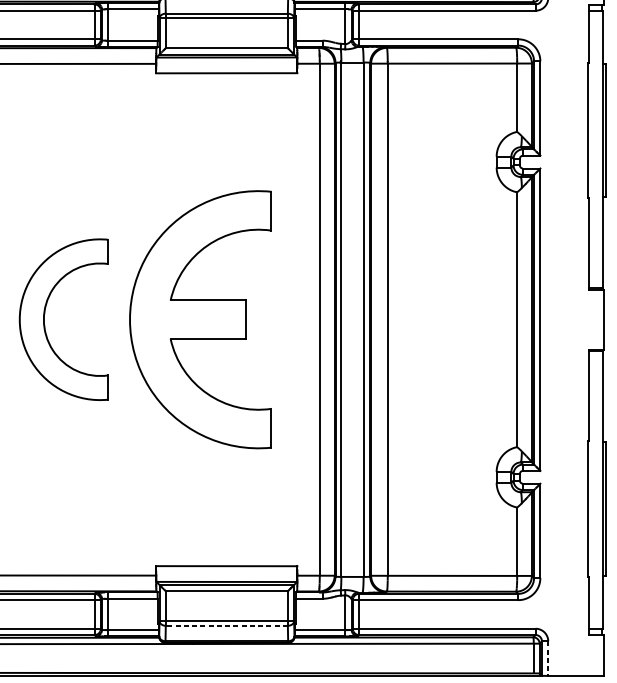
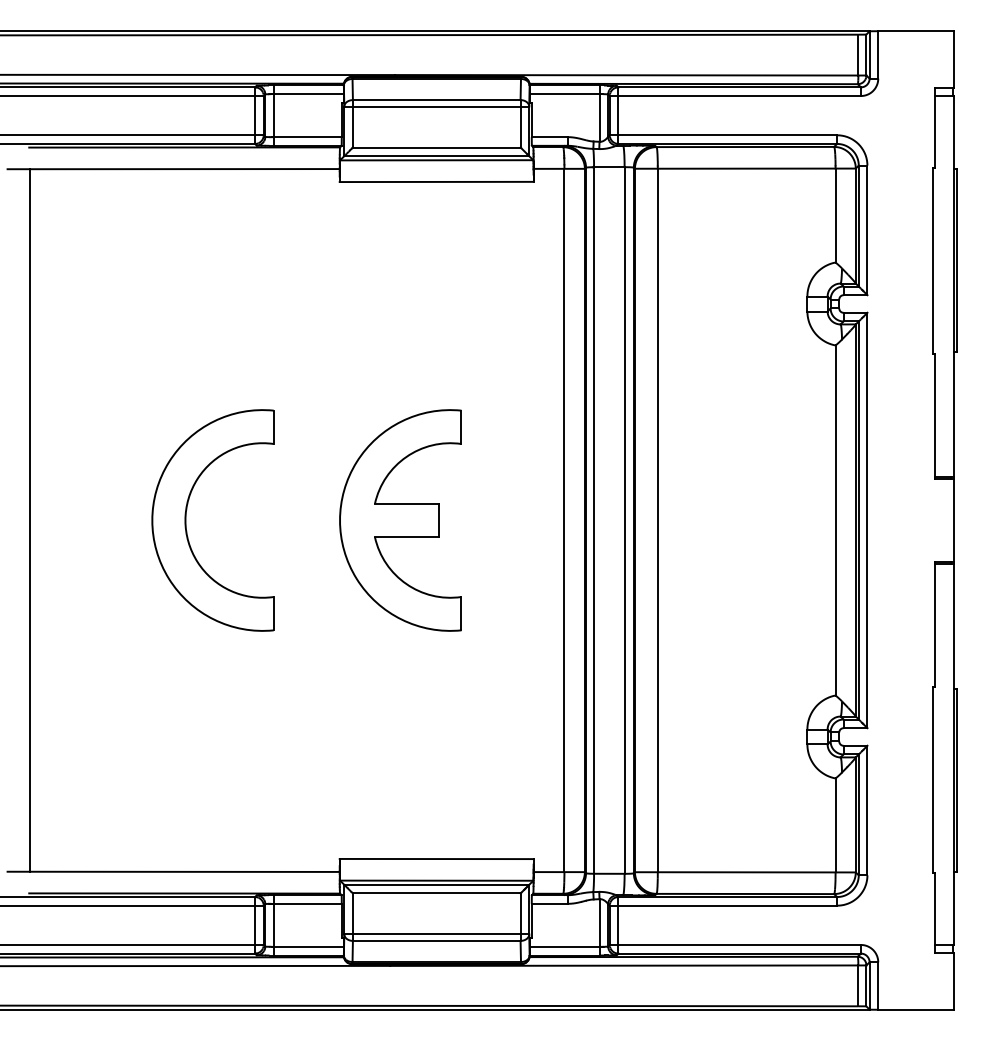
part: (200, 319) -> (400, 520), size x0.62
line: (226, 625) -> (436, 940), dashed -> solid
line: (548, 658) -> (878, 986), dashed -> solid

